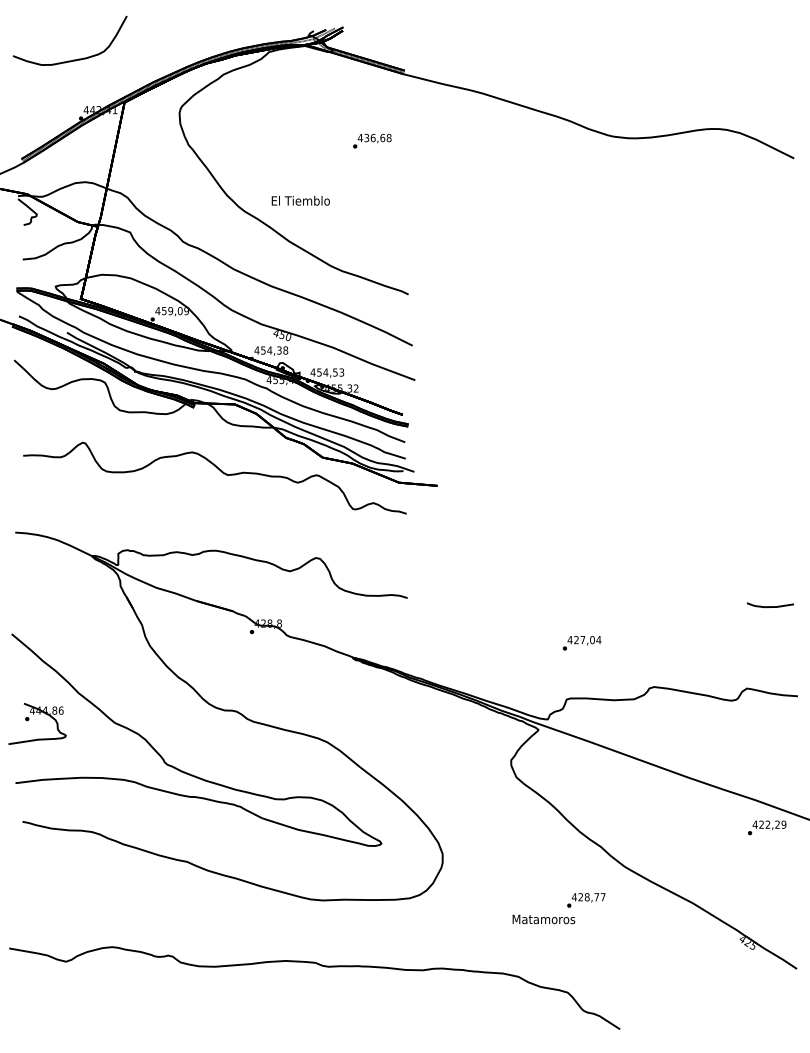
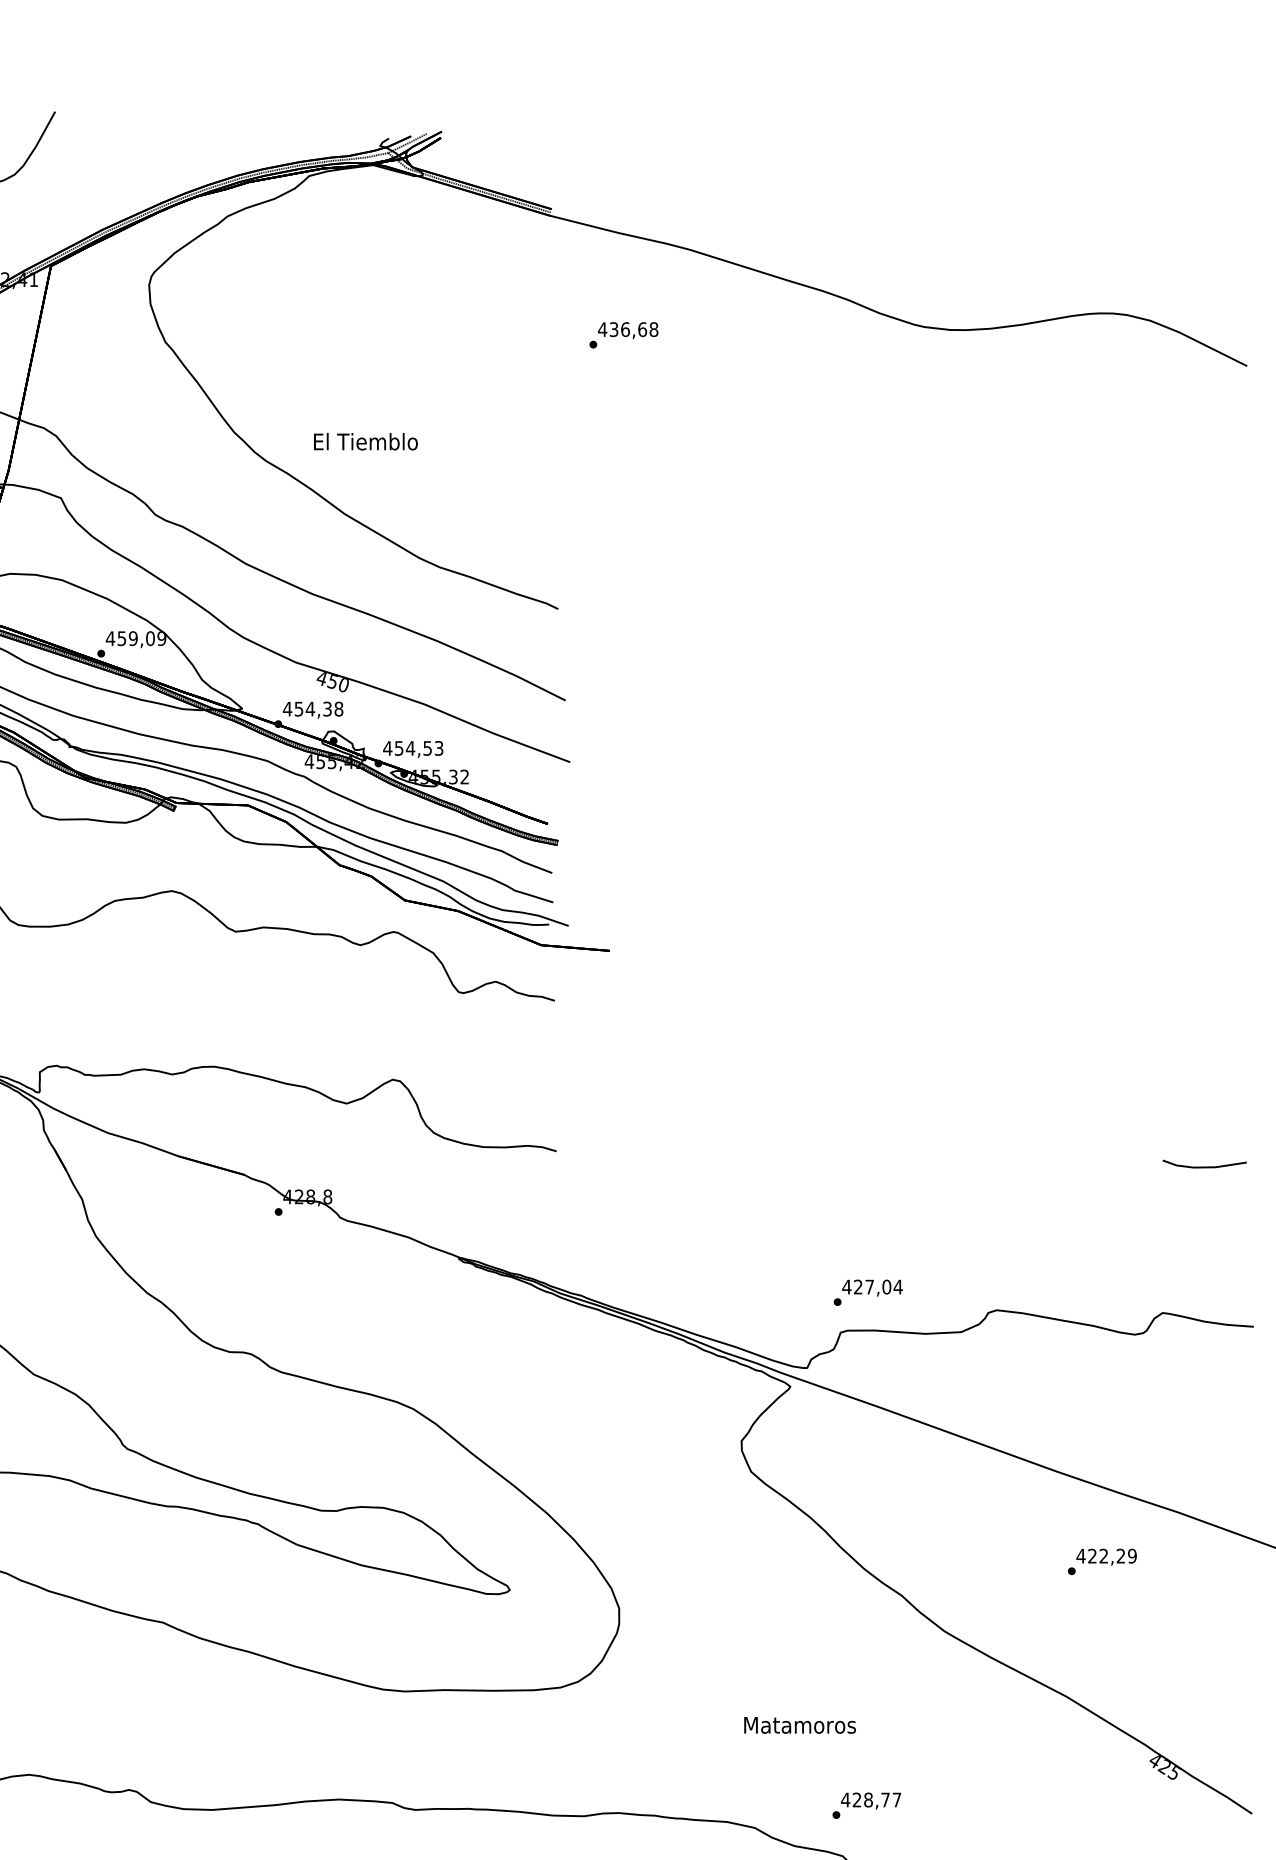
text: (372, 141) -> (624, 335), moved
text: (581, 643) -> (867, 1293), moved
text: (767, 827) -> (1102, 1561), moved
text: (586, 900) -> (867, 1805), moved

